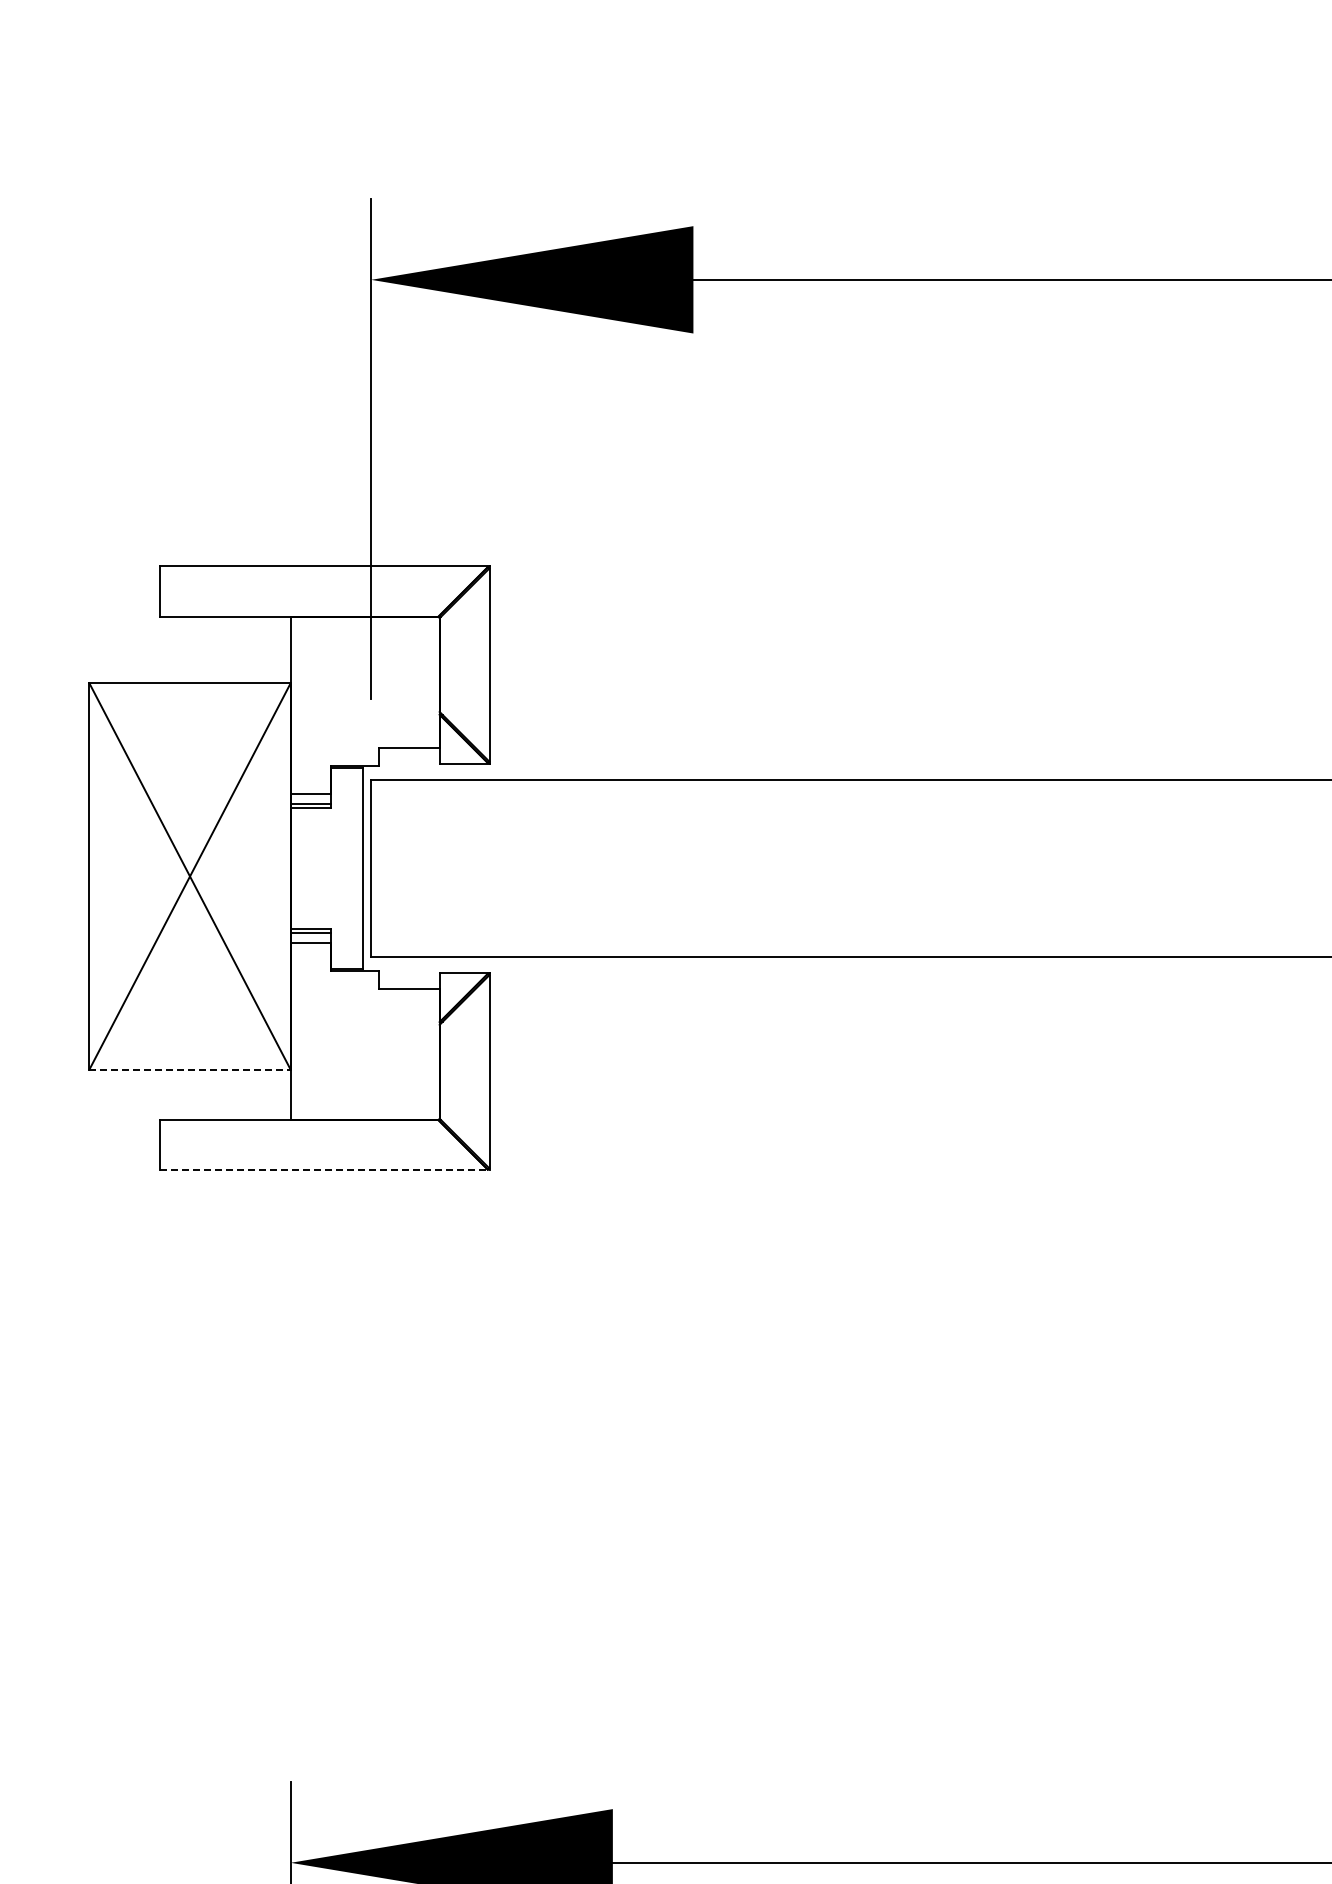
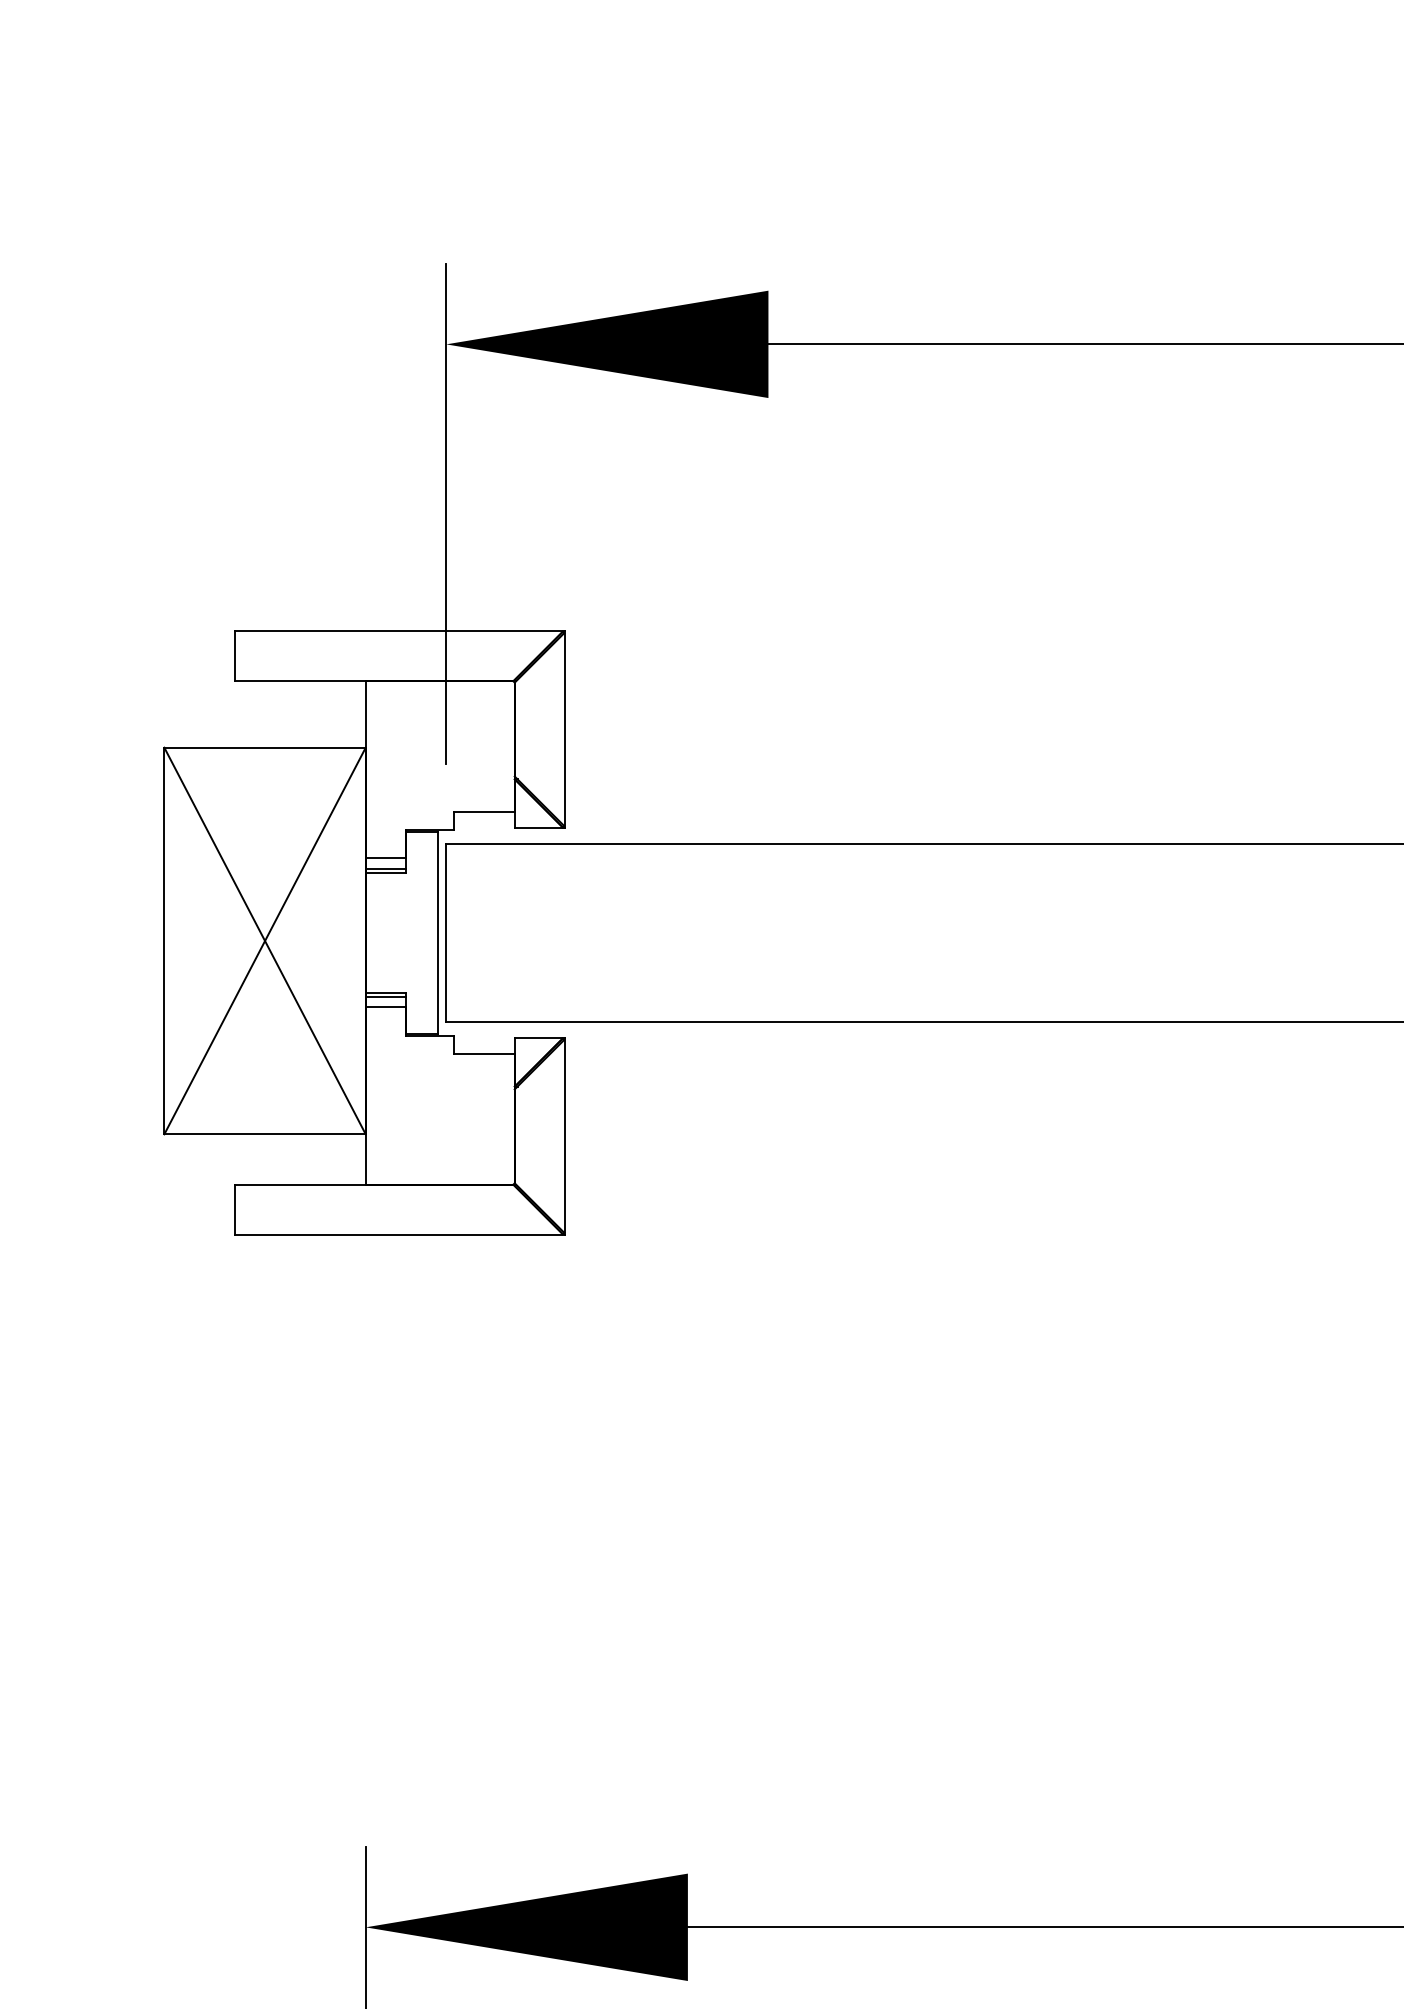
line: (190, 1069) -> (265, 1134), dashed -> solid
line: (325, 1169) -> (400, 1234), dashed -> solid

